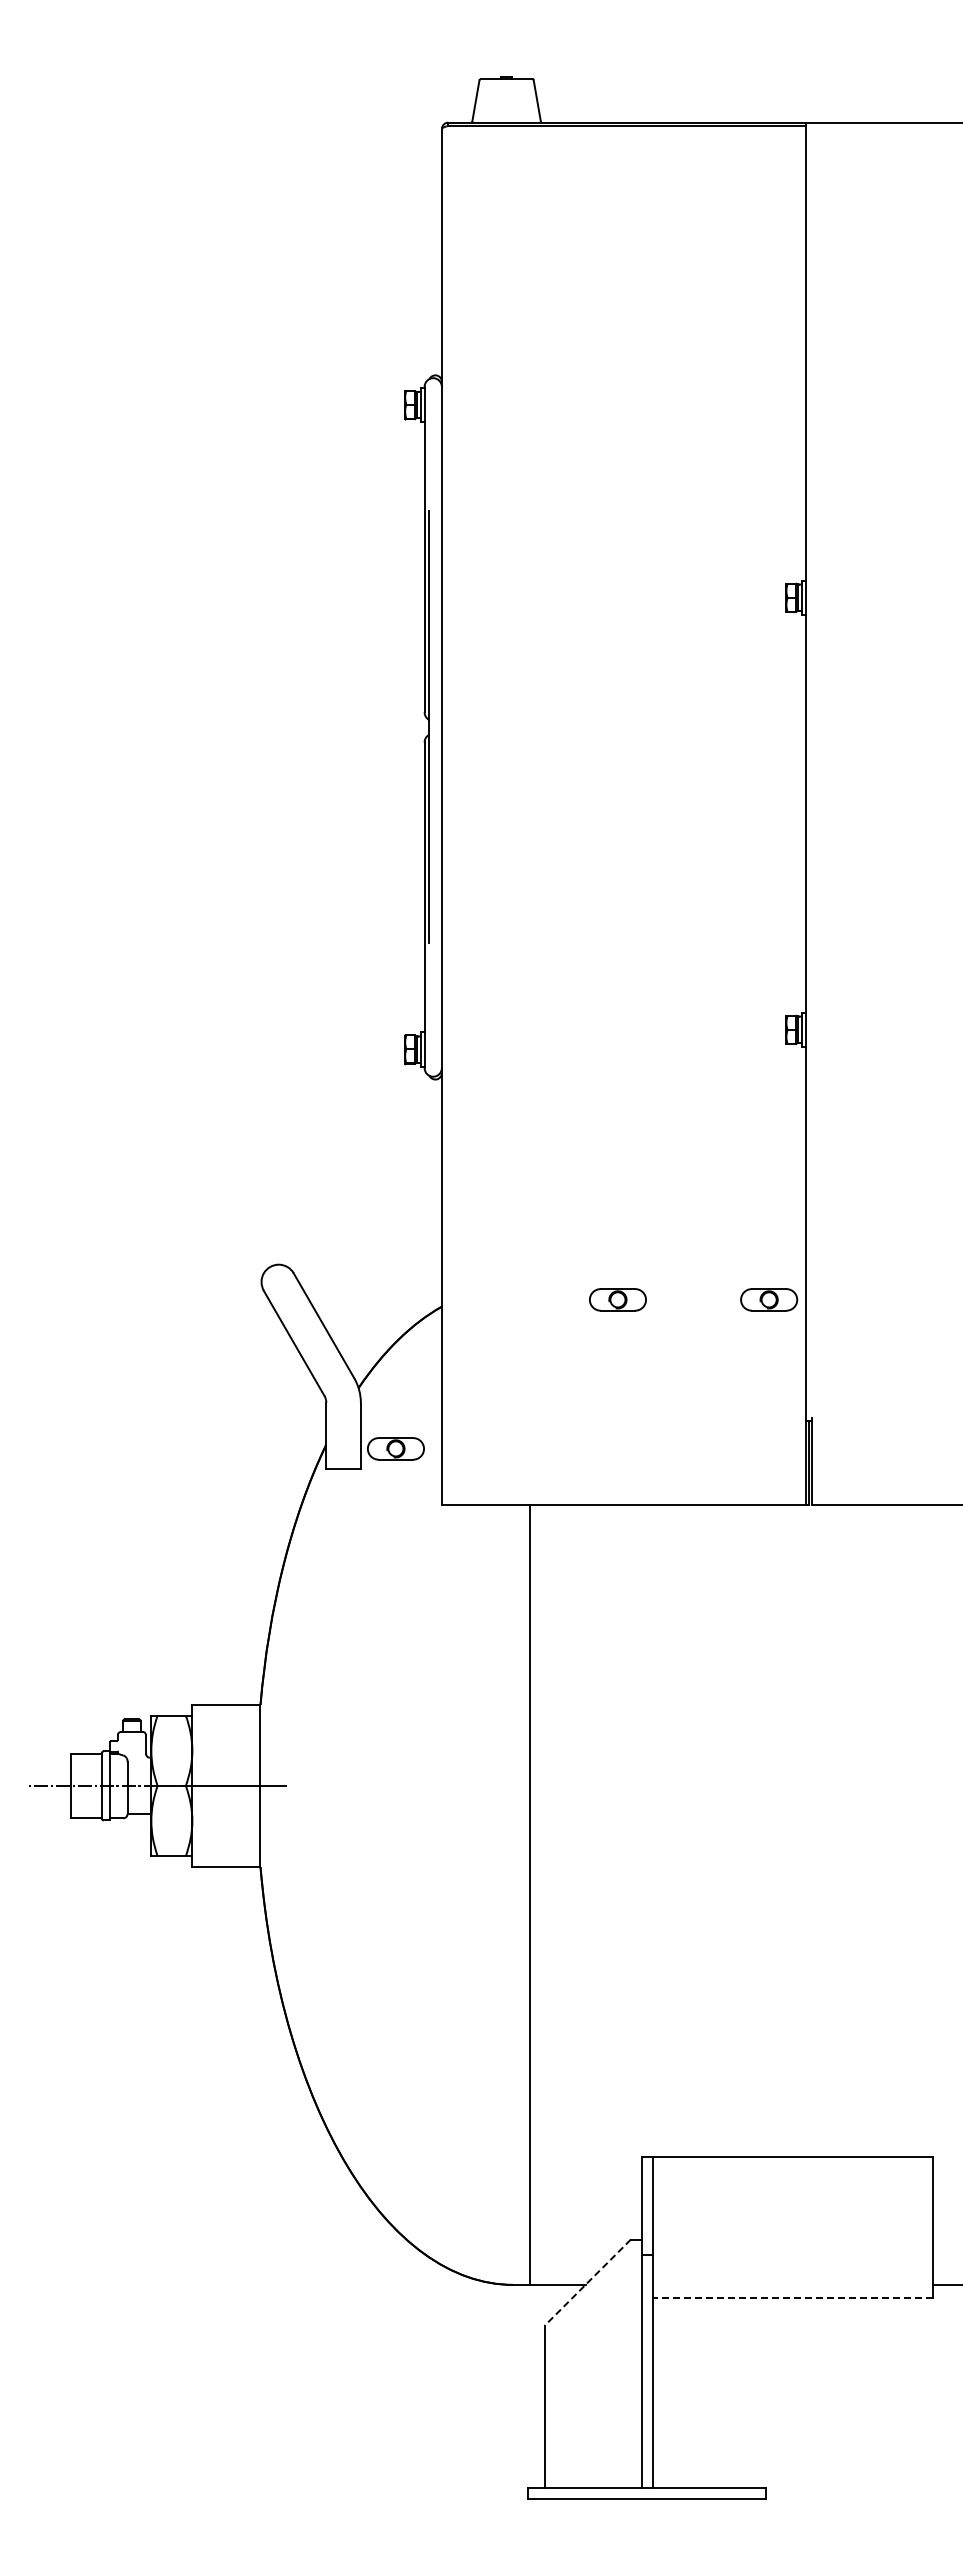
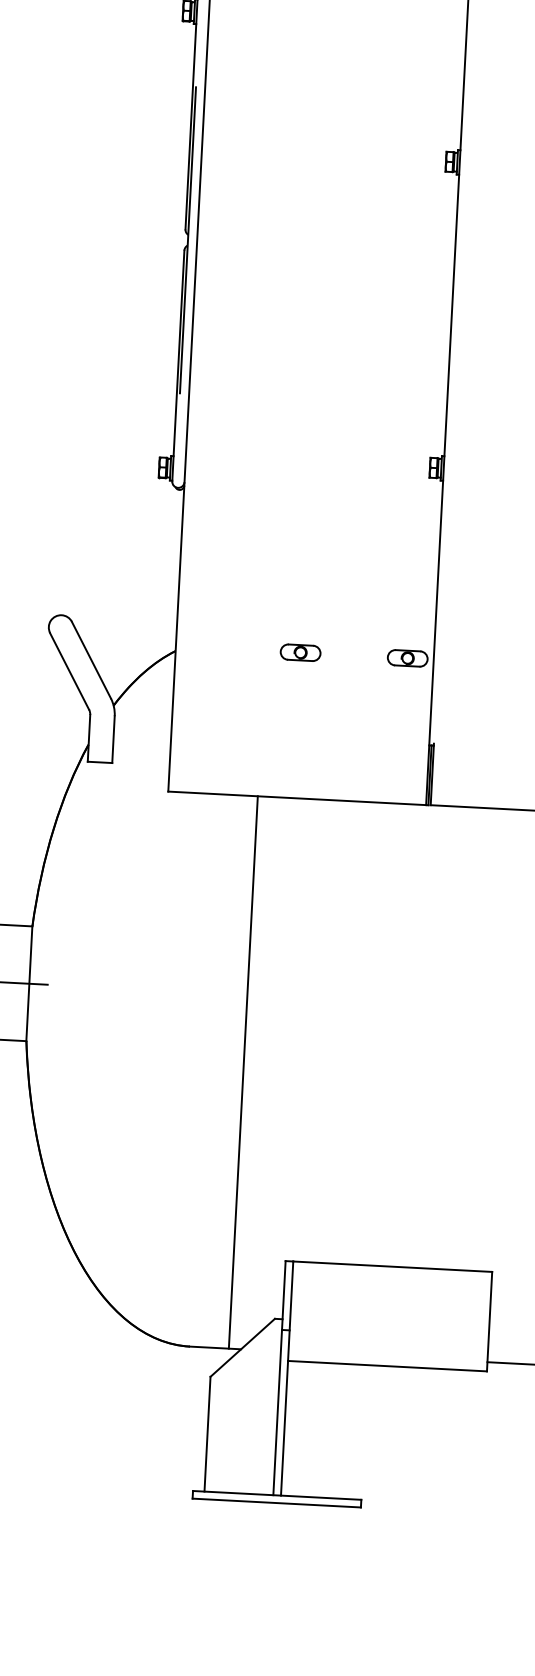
part: (395, 1448) -> (137, 749), removed
line: (530, 1894) -> (243, 1072), moved
line: (587, 2283) -> (242, 1348), dashed -> solid
line: (792, 2297) -> (387, 1365), dashed -> solid

